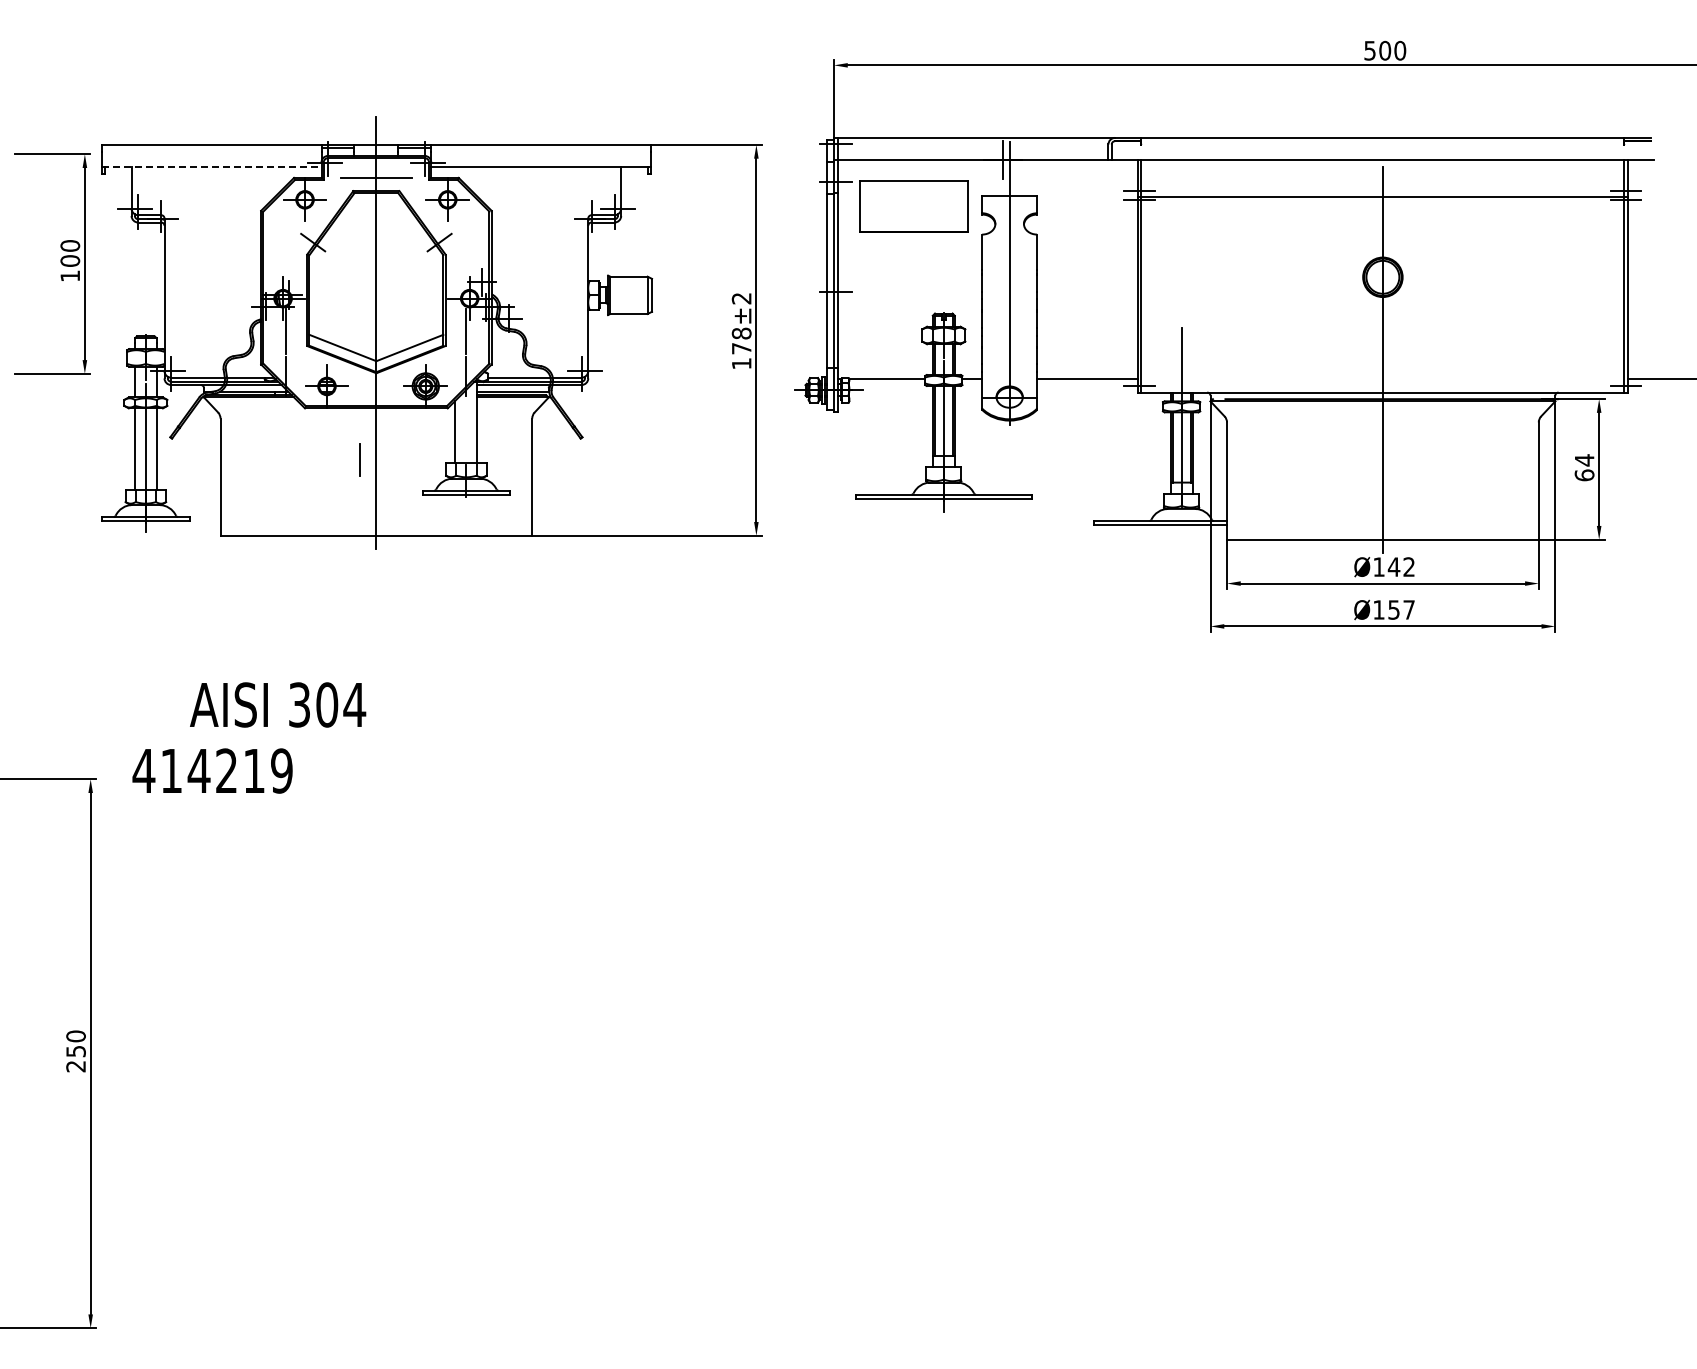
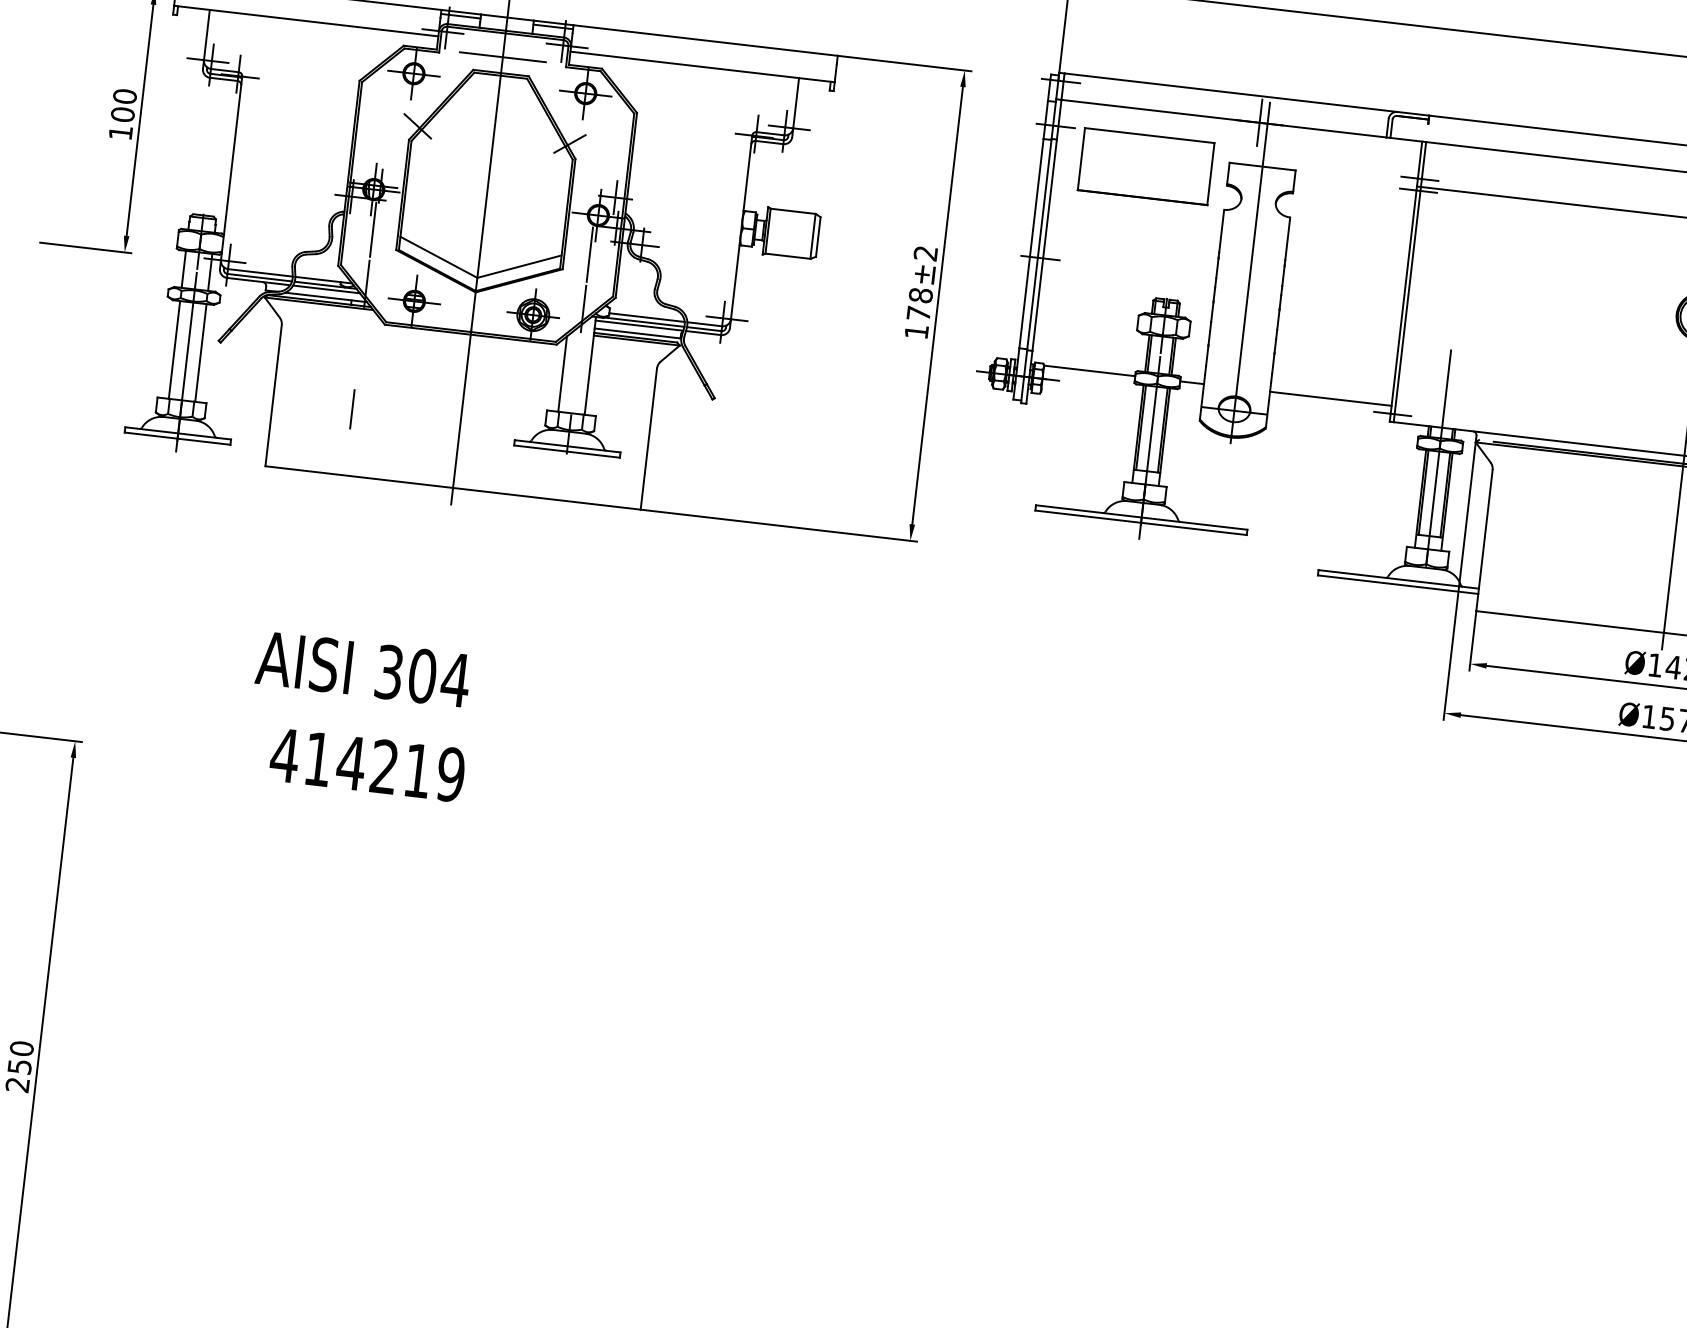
line: (211, 166) -> (306, 20), dashed -> solid
line: (359, 459) -> (351, 408), moved
text: (278, 704) -> (363, 668), moved
text: (212, 770) -> (367, 764), moved

